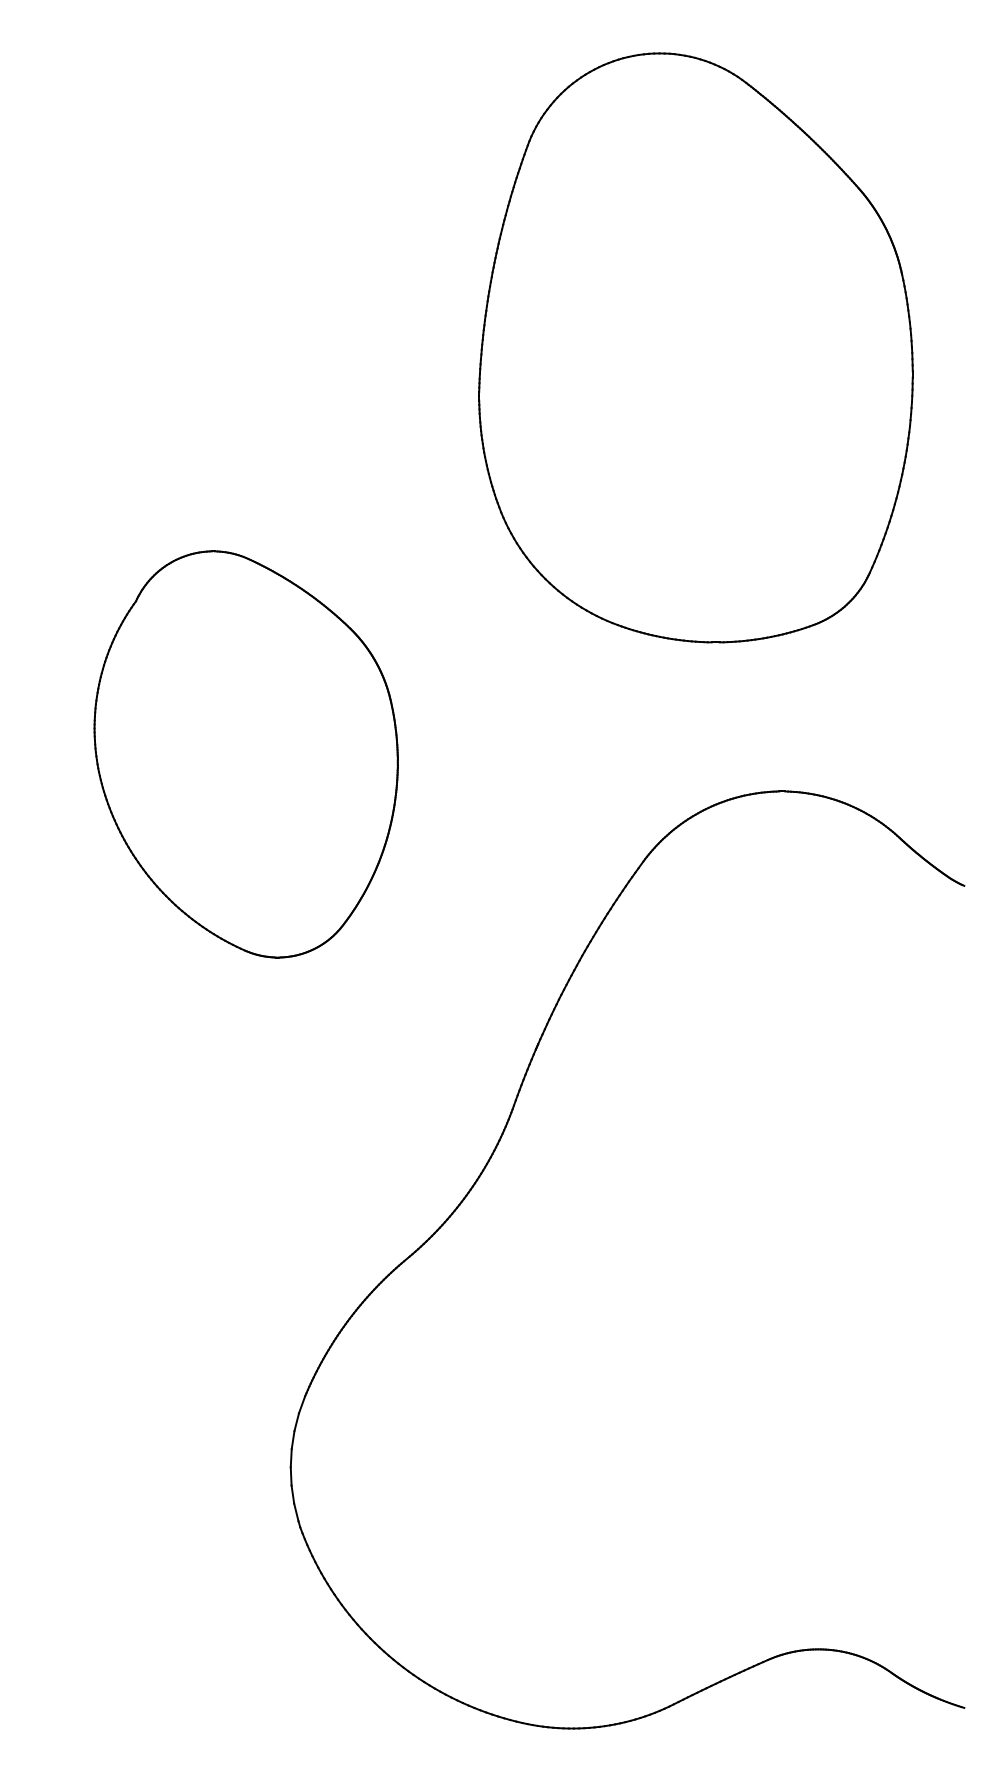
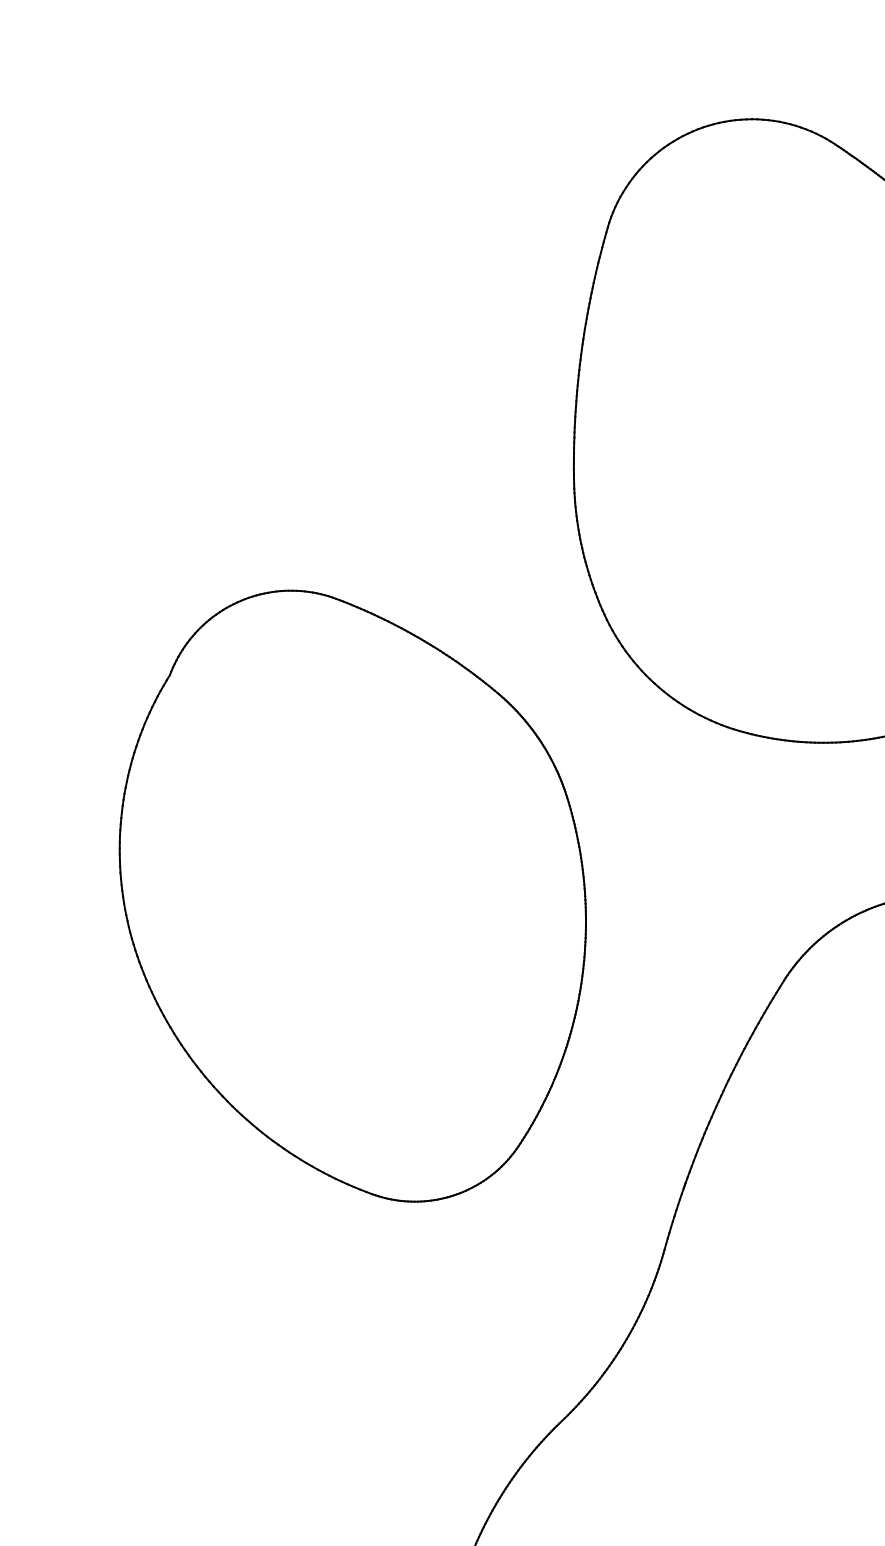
part: (245, 754) -> (352, 896), size x1.43

